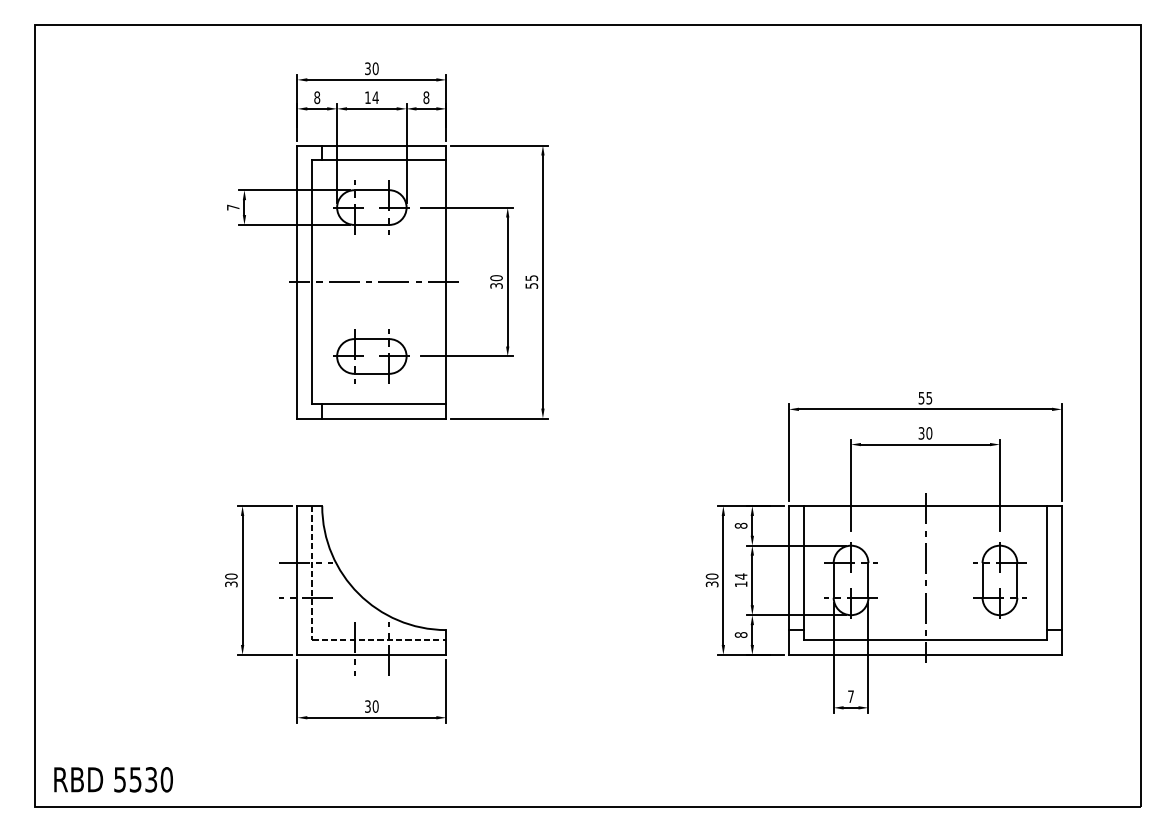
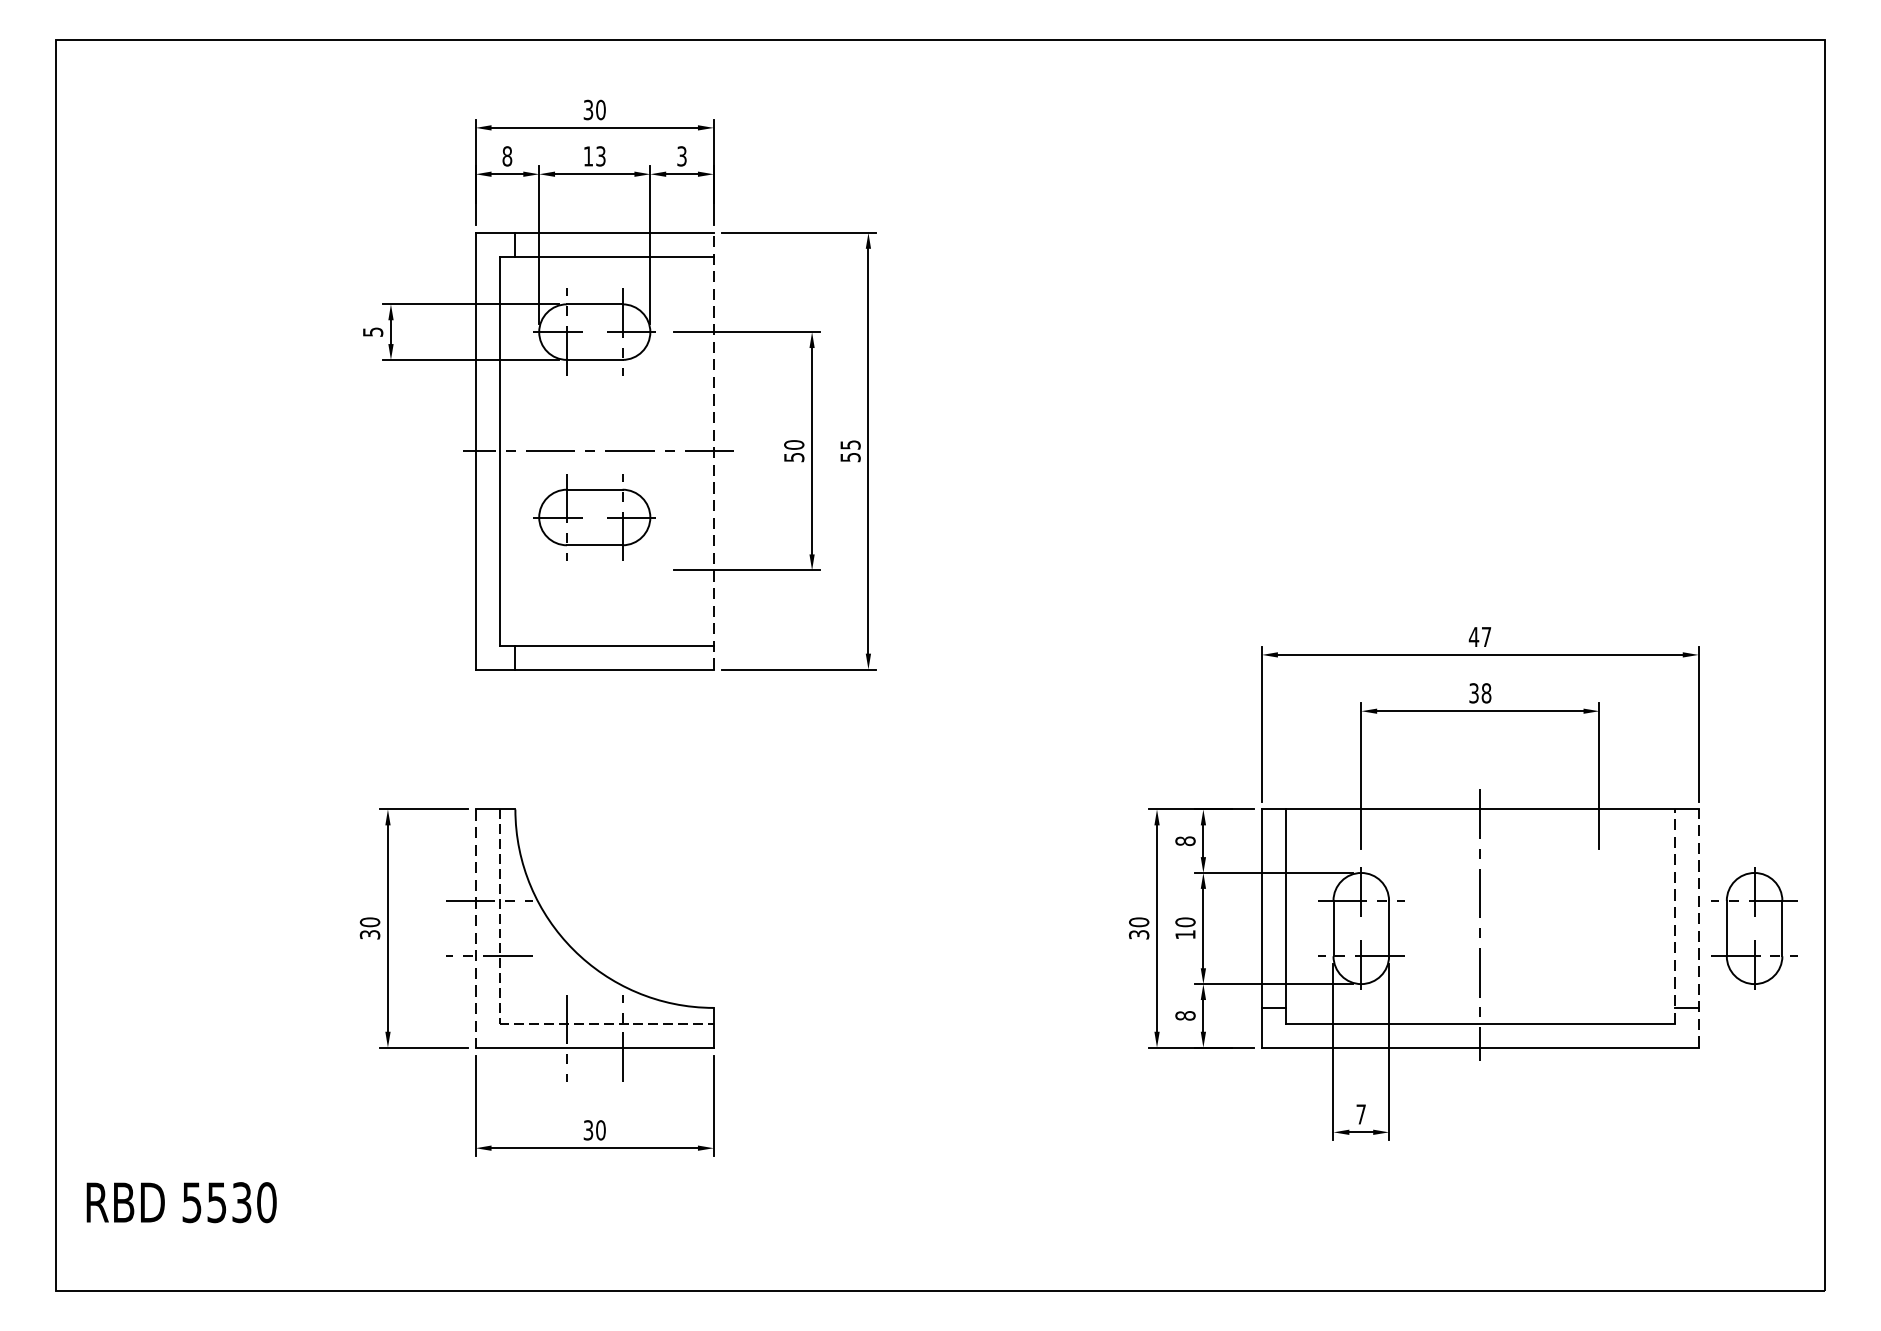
text: (375, 97) -> (600, 156), 14 -> 13
text: (426, 97) -> (682, 156), 8 -> 3
text: (233, 207) -> (373, 331), 7 -> 5
line: (446, 281) -> (714, 450), solid -> dashed
text: (496, 285) -> (794, 456), 30 -> 50
part: (371, 356) -> (594, 517), moved
text: (925, 398) -> (1480, 637), 55 -> 47
text: (929, 433) -> (1486, 693), 30 -> 38
line: (1047, 573) -> (1675, 917), solid -> dashed
text: (740, 576) -> (1184, 922), 14 -> 10
line: (1061, 579) -> (1697, 927), solid -> dashed
line: (297, 580) -> (475, 928), solid -> dashed
part: (999, 580) -> (1753, 928), moved
text: (113, 779) -> (181, 1202), moved

